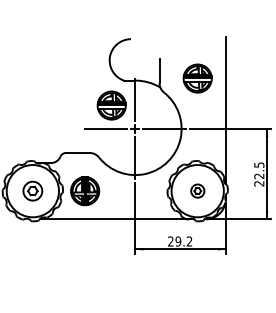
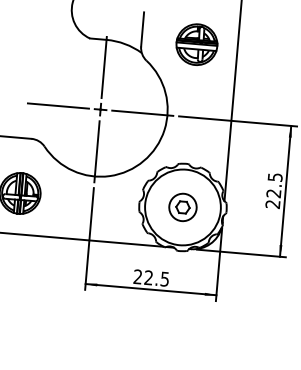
part: (111, 105) -> (68, 72), removed
part: (197, 190) -> (182, 206), size x1.43
text: (183, 241) -> (156, 278), 29.2 -> 22.5

